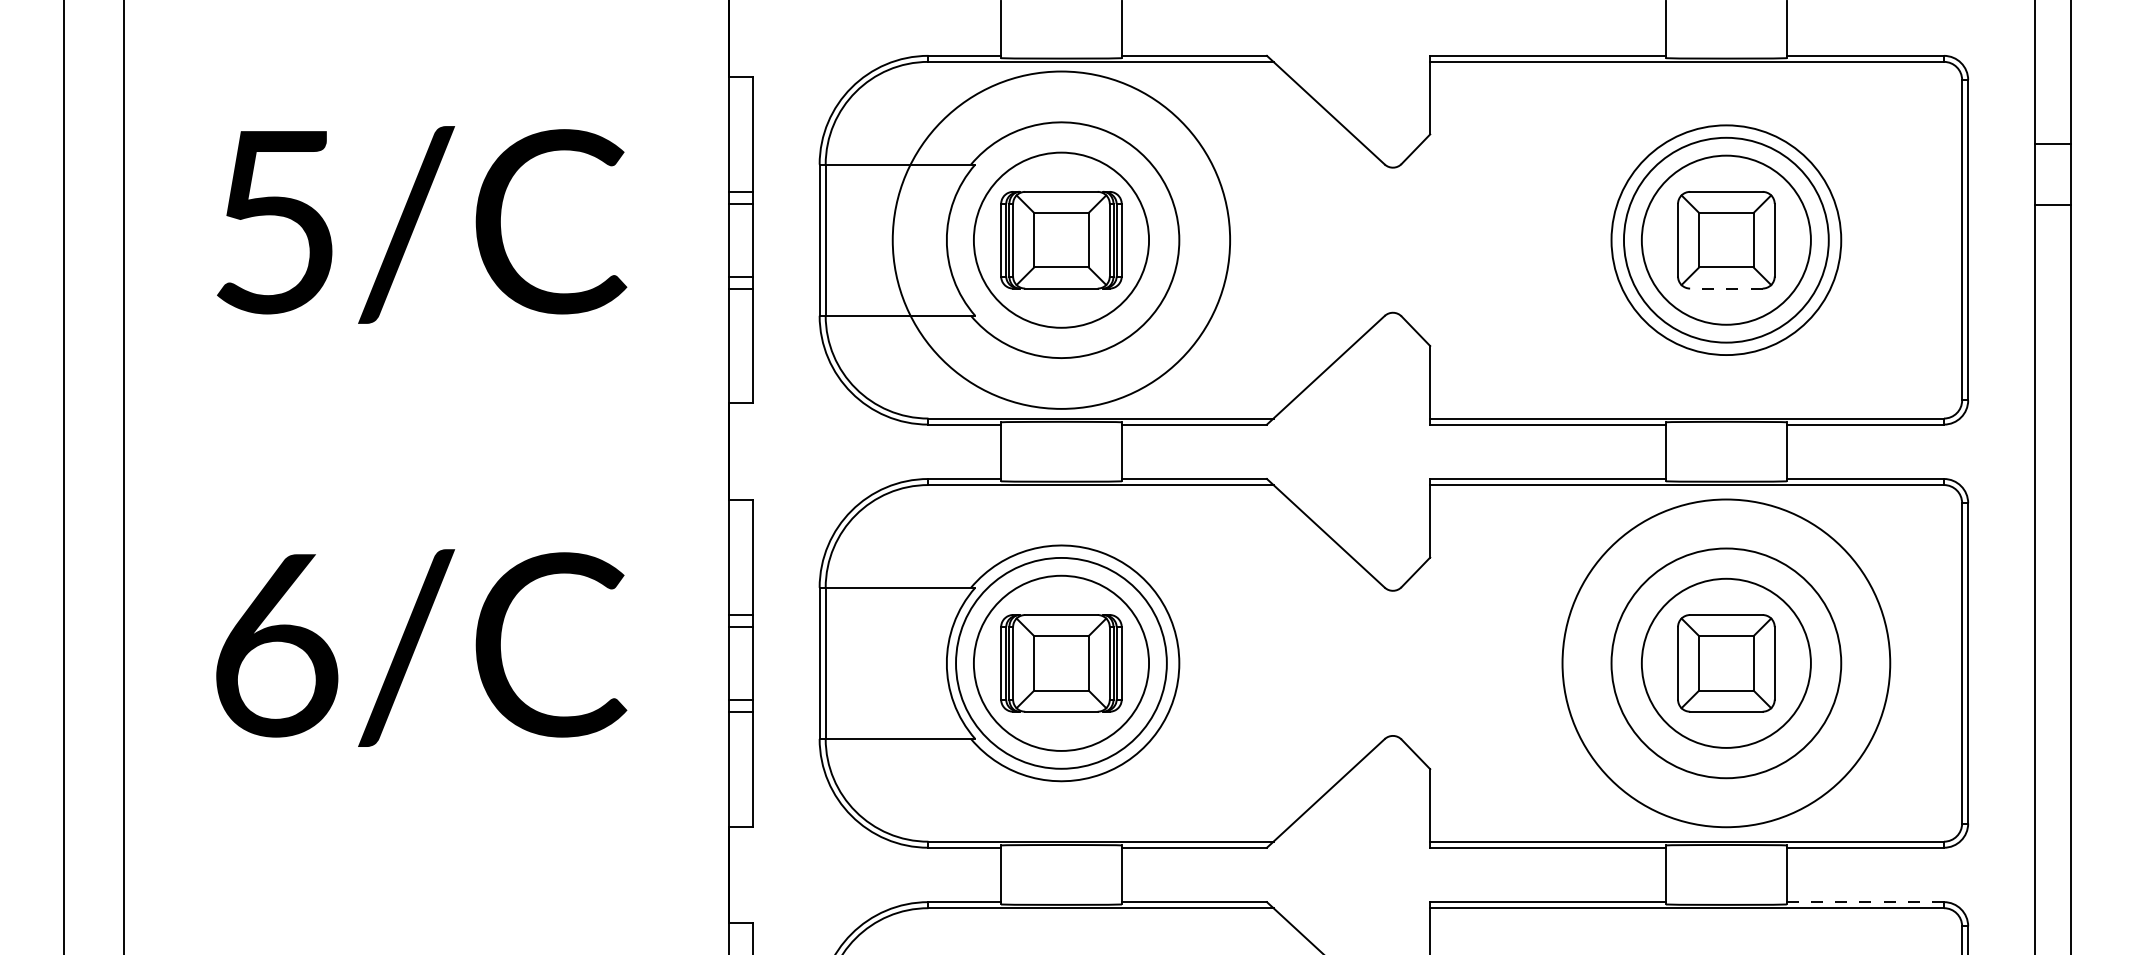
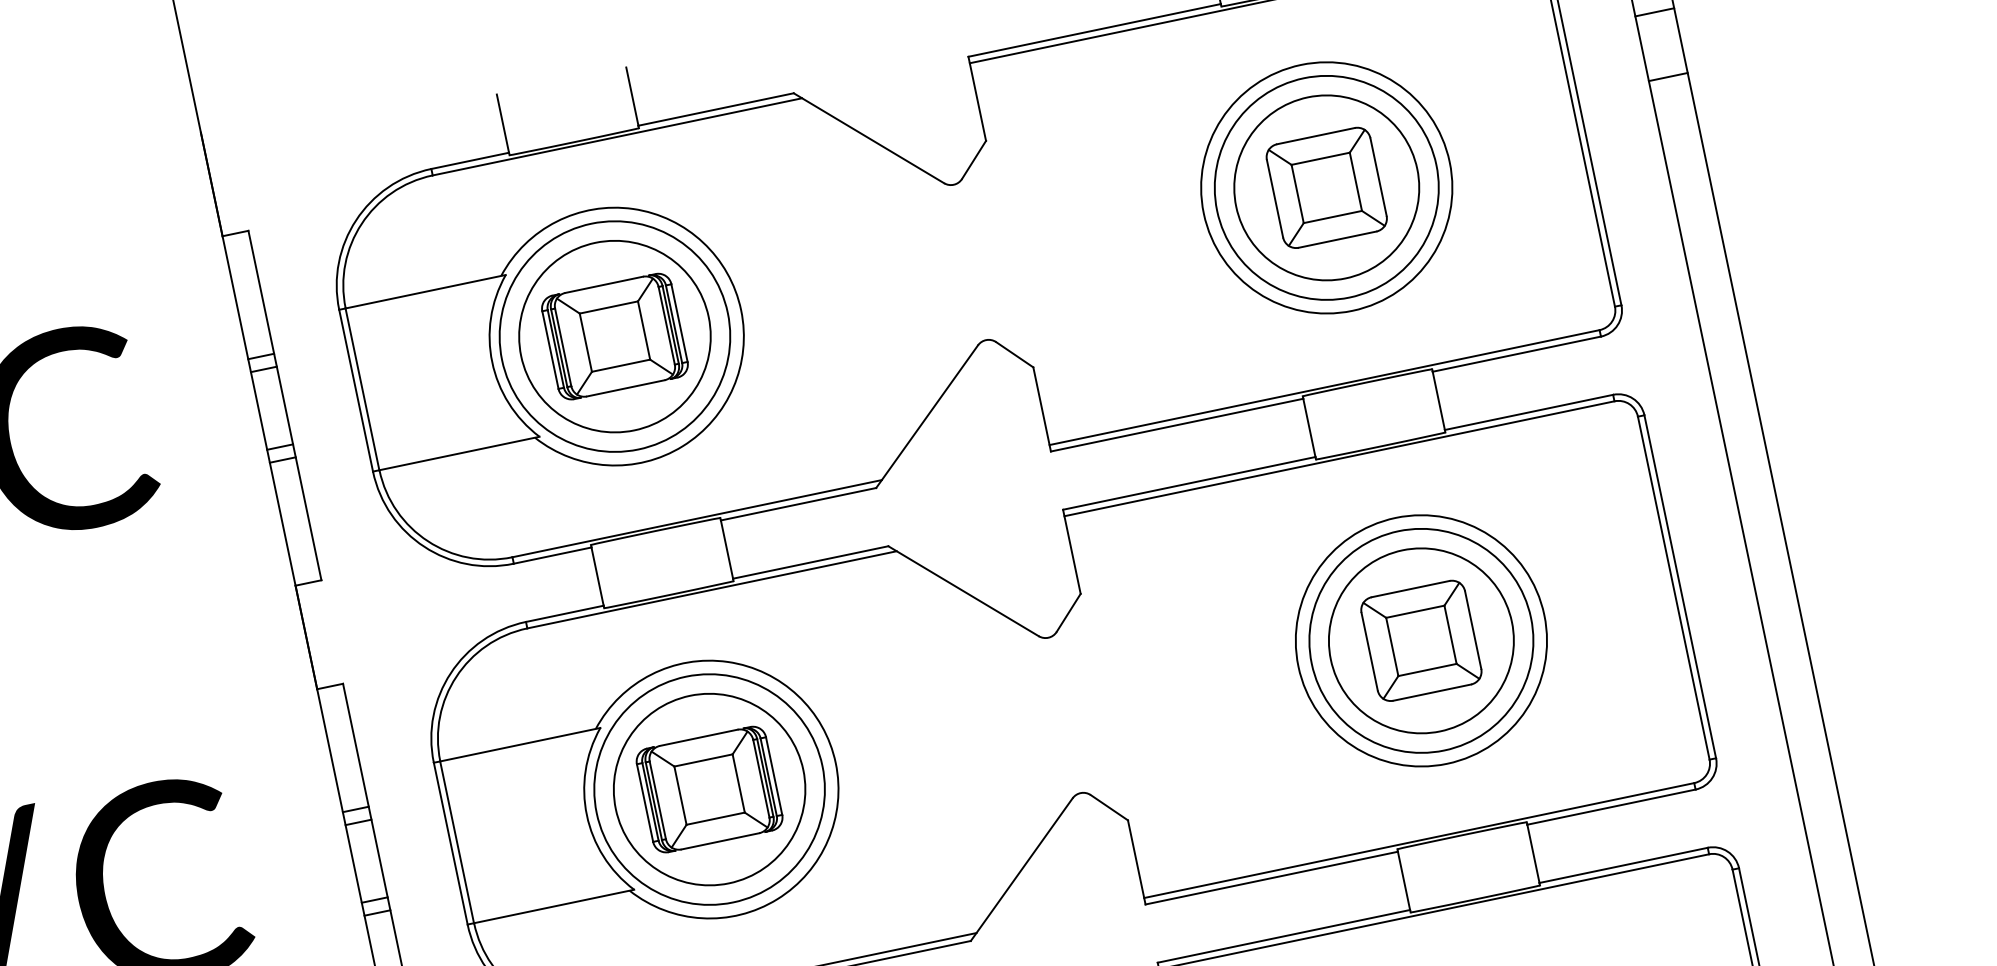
circle: (1061, 239) -> (614, 335), size x0.62
line: (1725, 288) -> (1336, 239), dashed -> solid
circle: (1725, 662) -> (1420, 640), size x0.62
line: (1865, 902) -> (1623, 865), dashed -> solid

